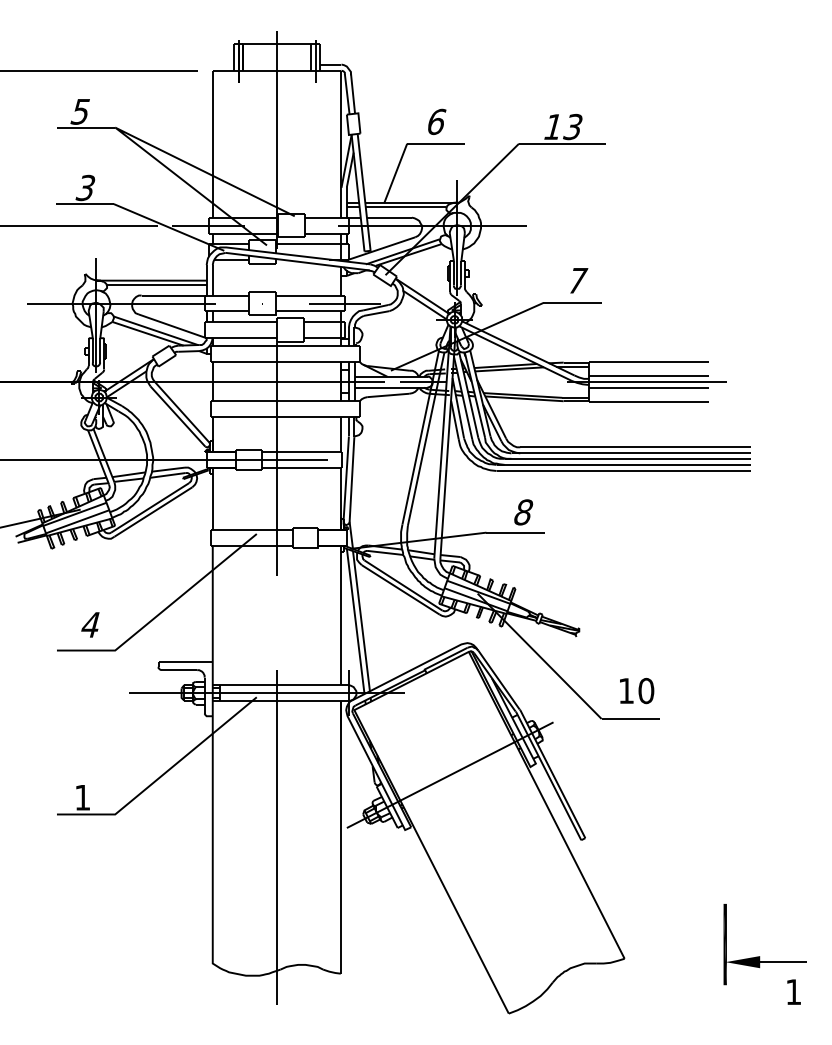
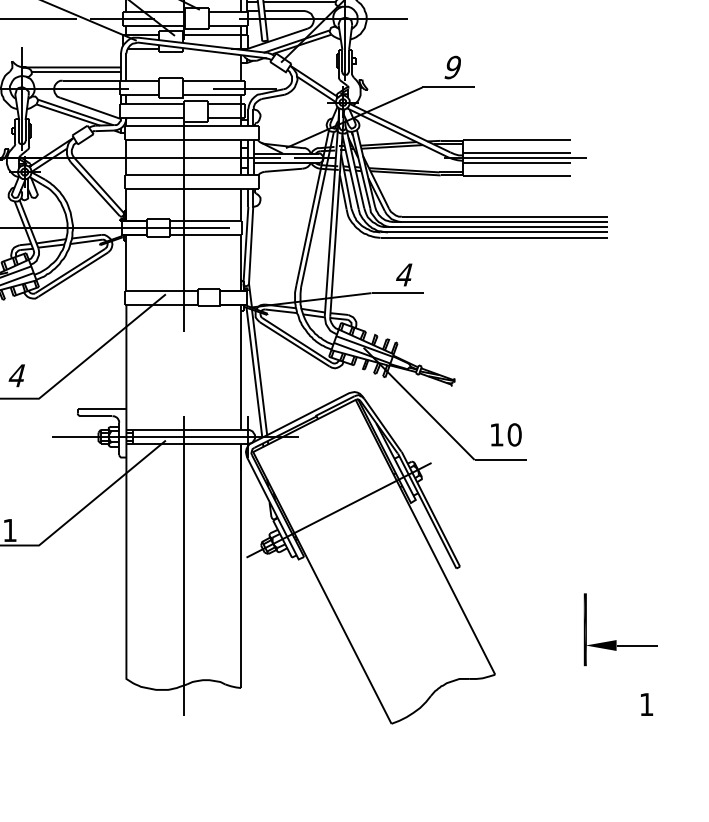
text: (578, 280) -> (453, 67), 7 -> 9
text: (523, 512) -> (404, 275), 8 -> 4
part: (760, 956) -> (616, 640), moved

